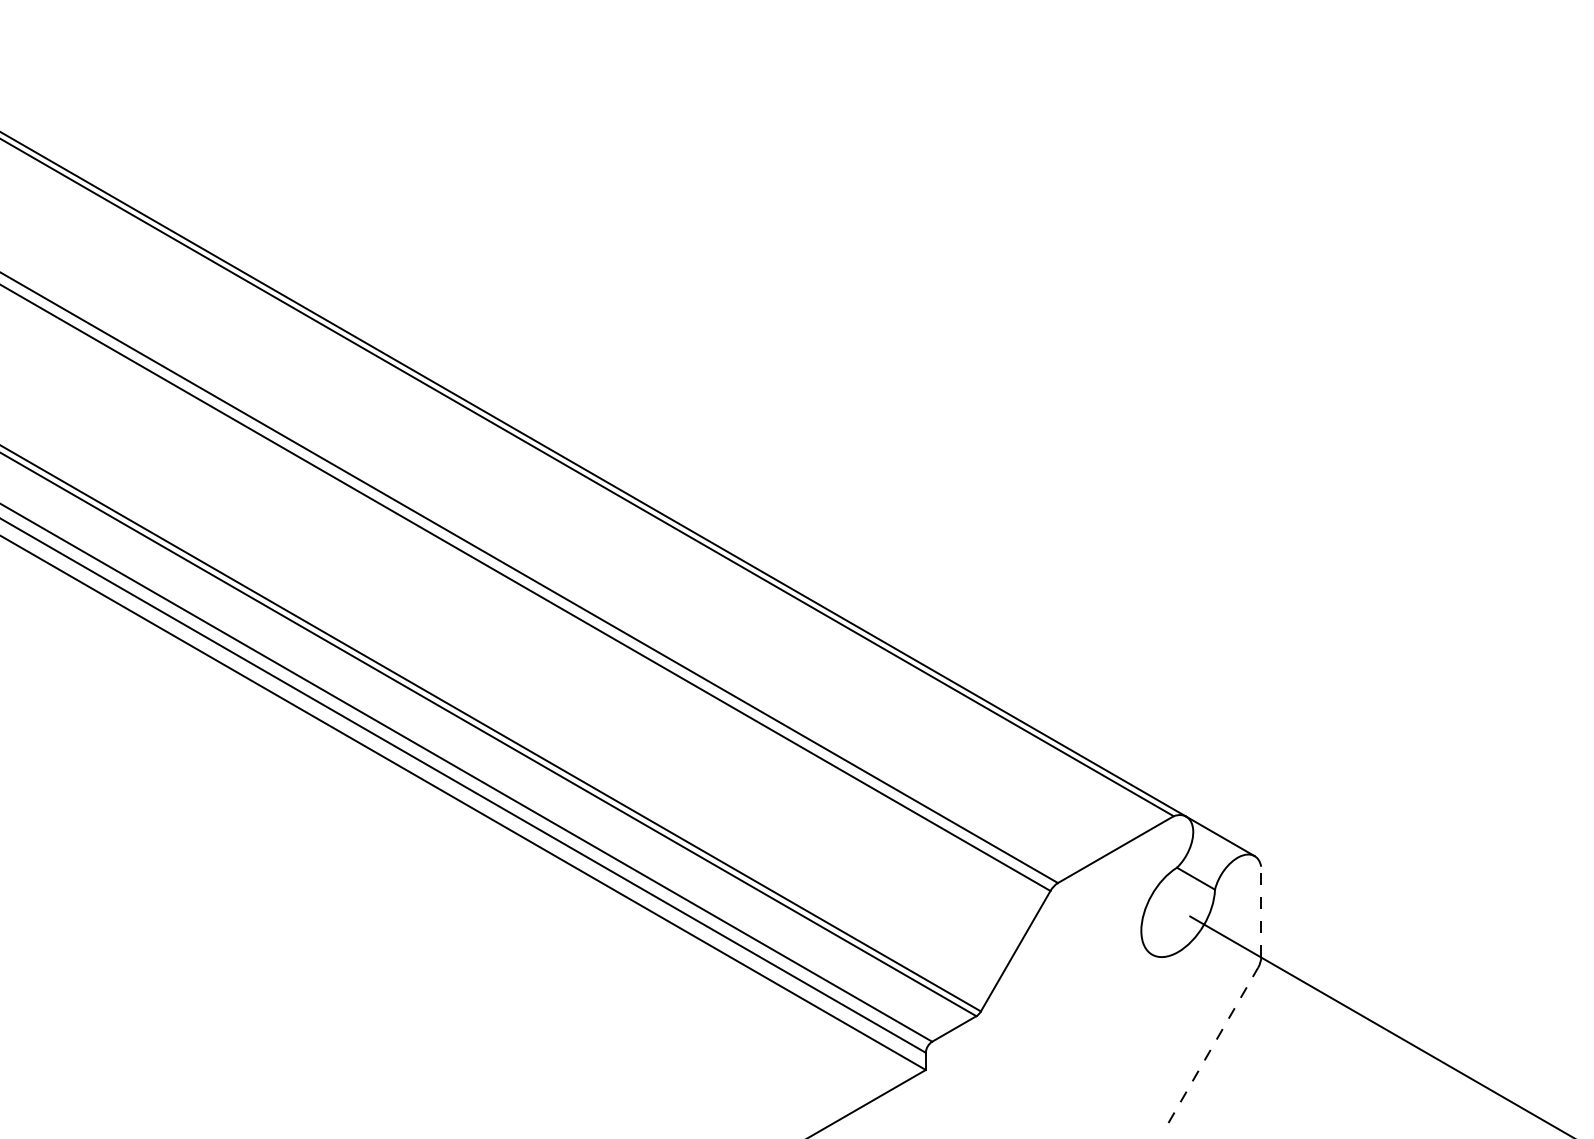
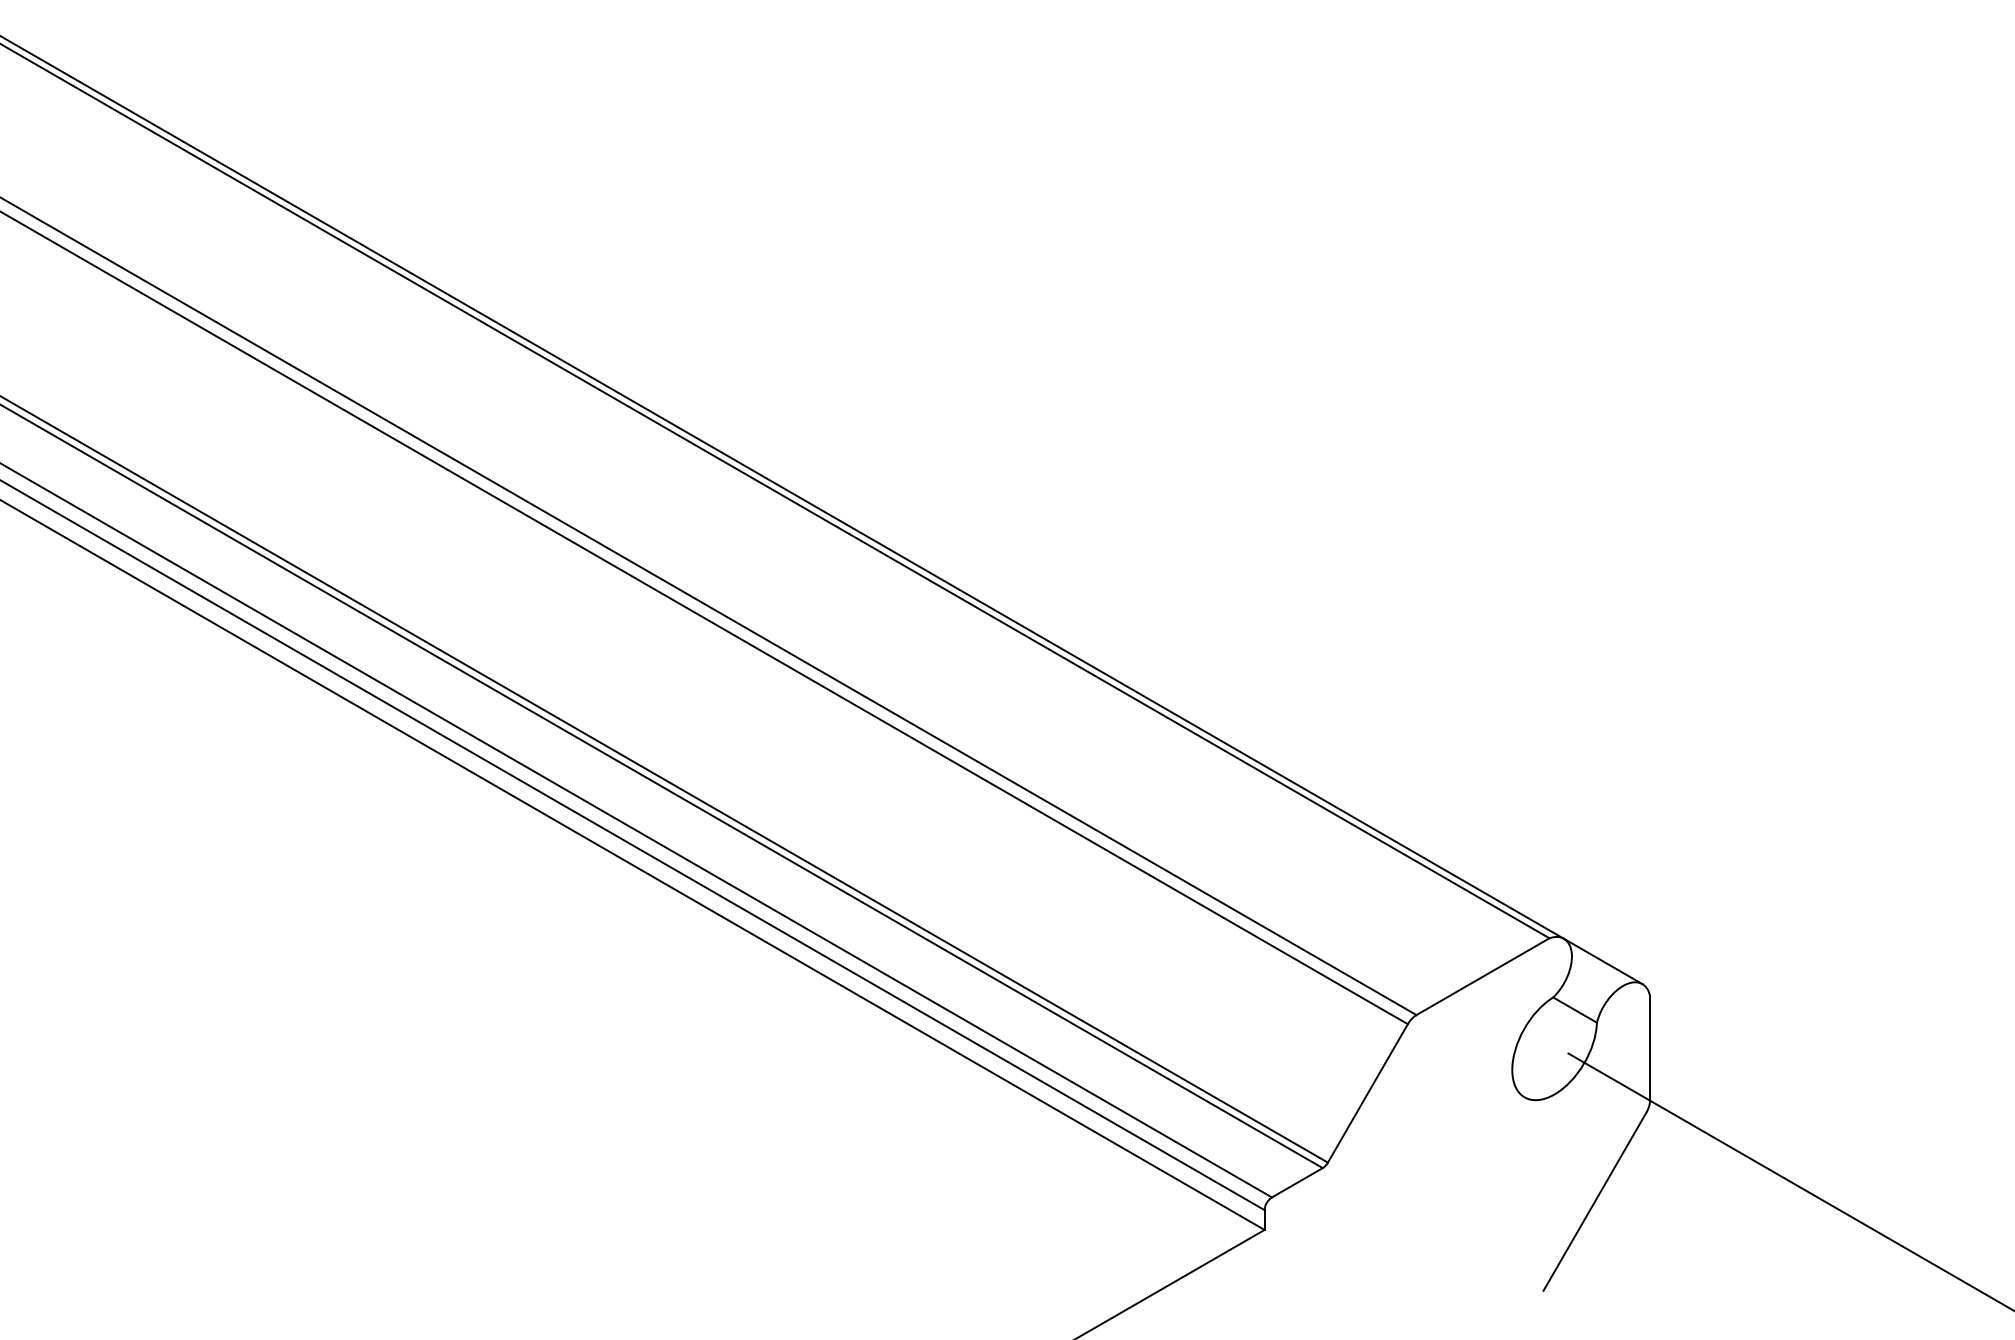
line: (1261, 911) -> (1650, 1047), dashed -> solid
line: (1212, 1045) -> (1594, 1201), dashed -> solid

